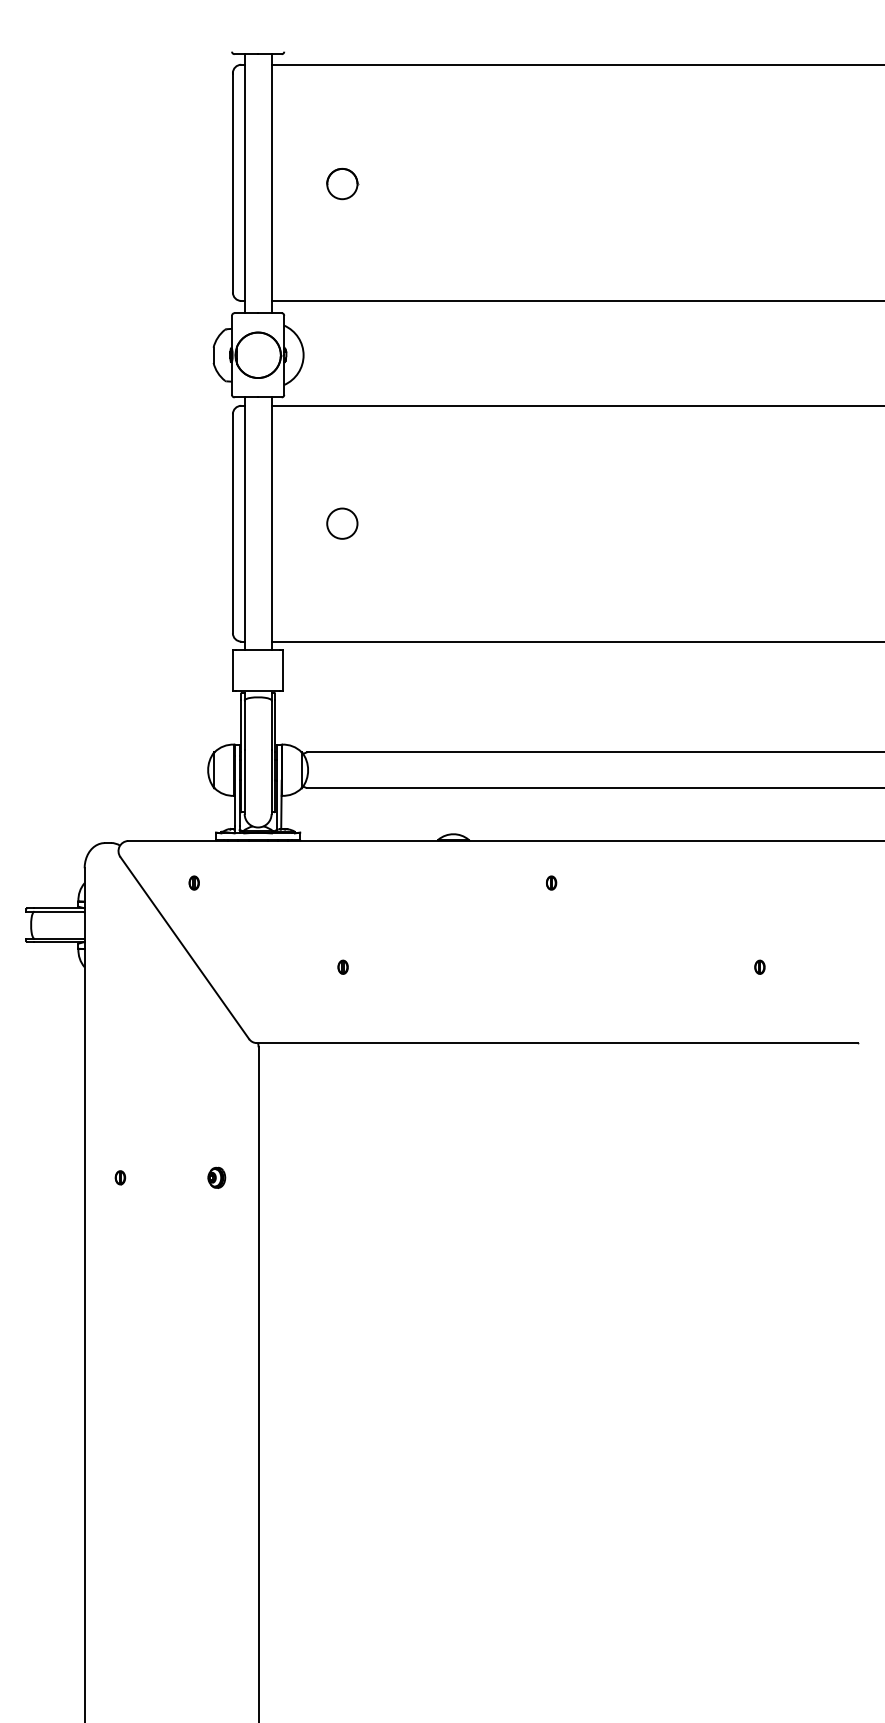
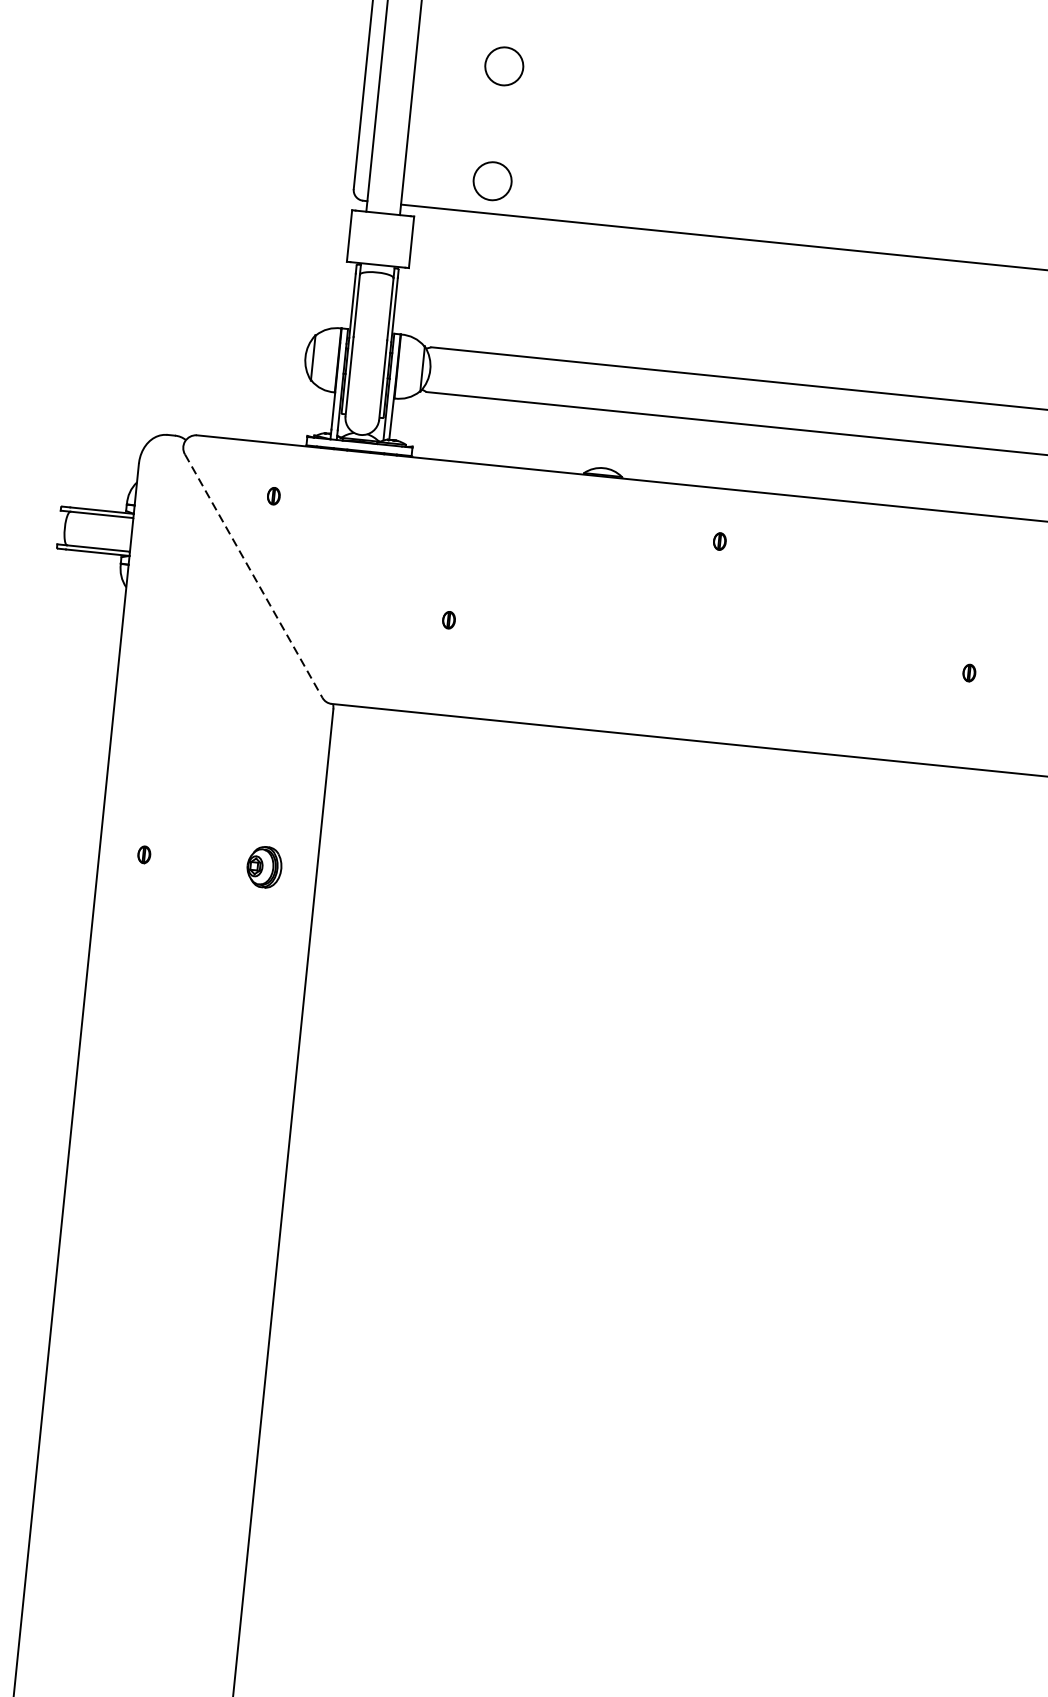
circle: (342, 615) -> (492, 180), added
line: (185, 948) -> (254, 576), solid -> dashed
part: (216, 1177) -> (264, 866), size x1.6

